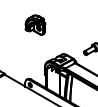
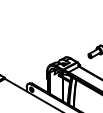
part: (35, 24) -> (37, 25), removed

